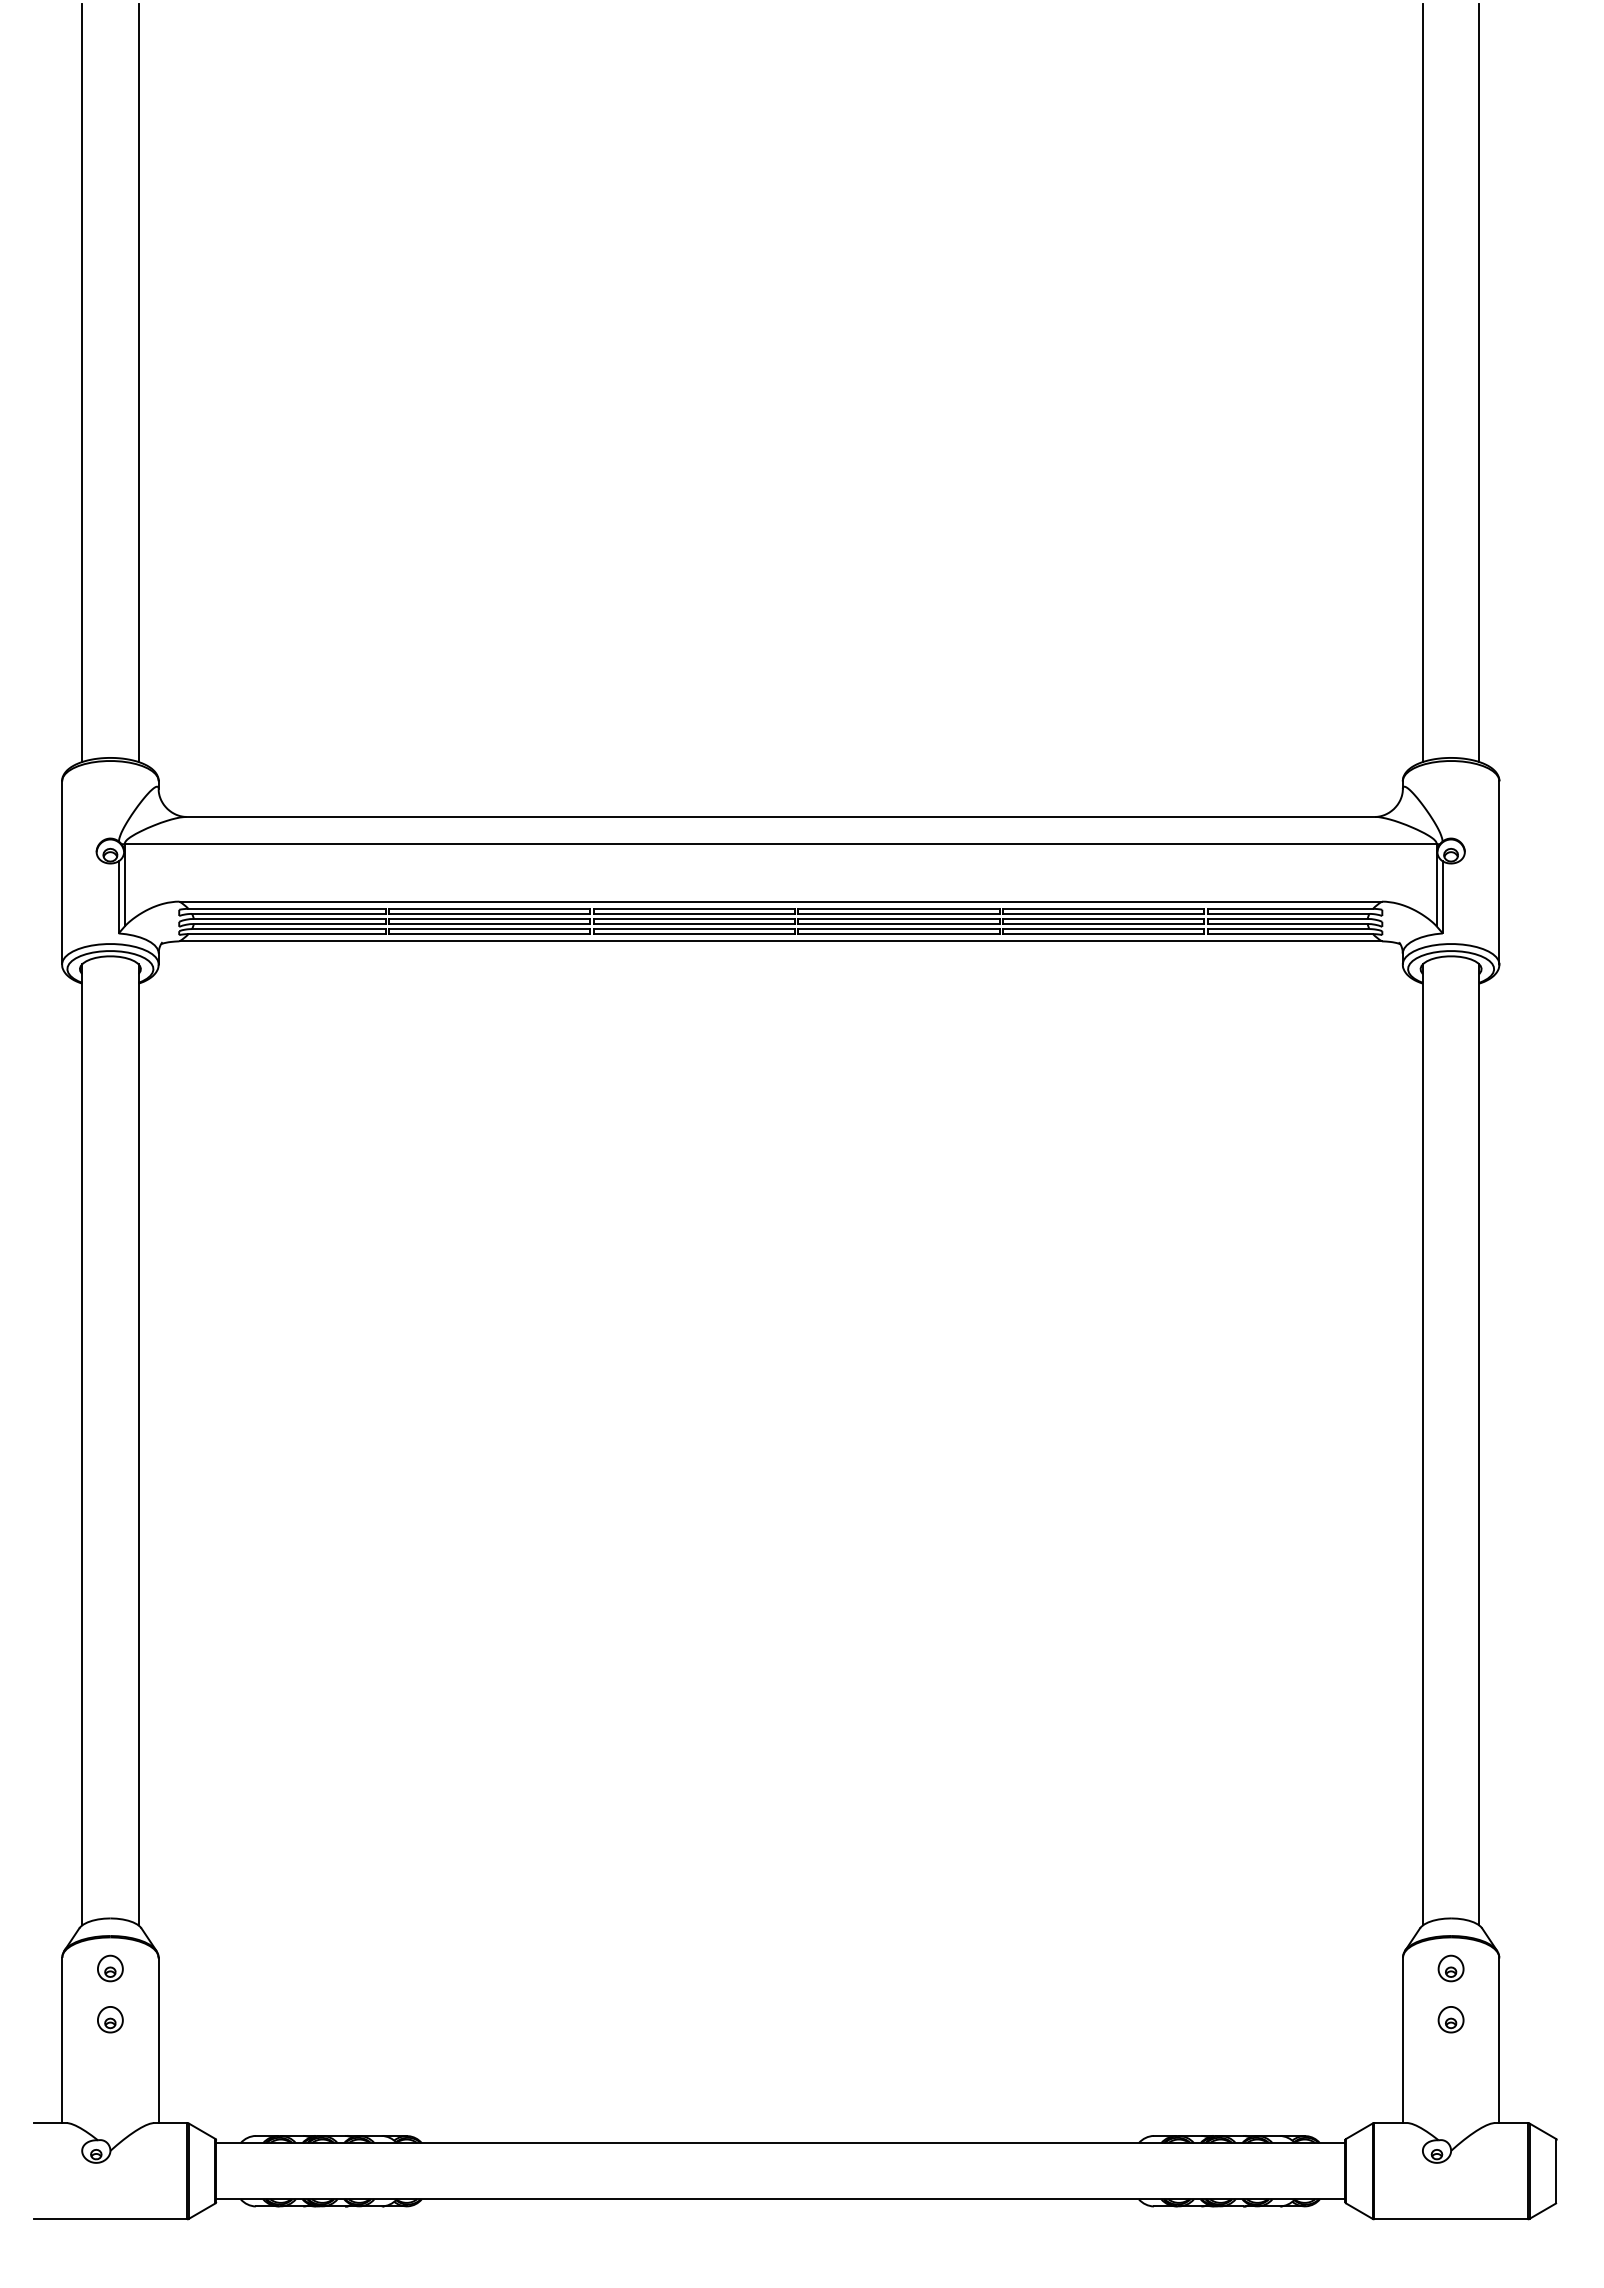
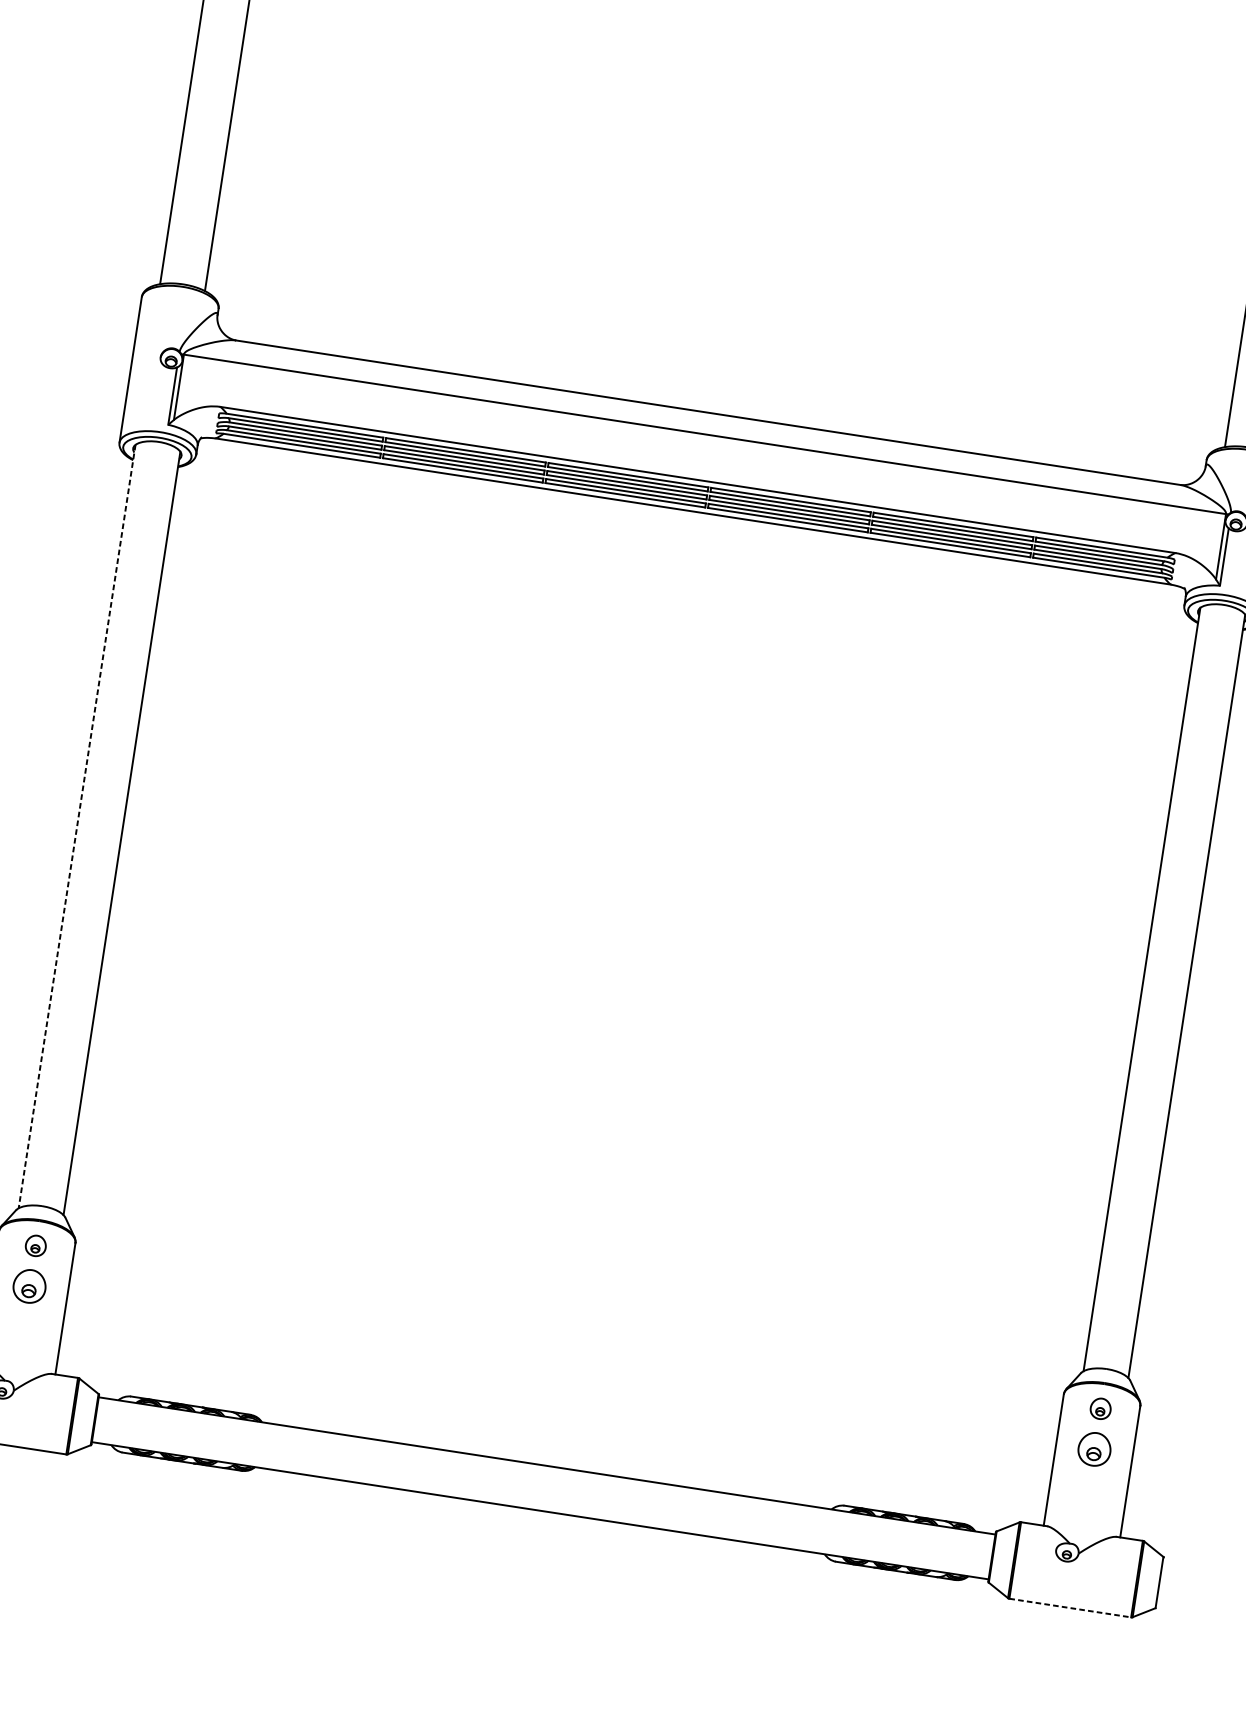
line: (82, 1444) -> (77, 826), solid -> dashed
part: (110, 2019) -> (29, 1286), size x1.6
part: (1450, 2019) -> (1094, 1449), size x1.6
line: (1451, 2219) -> (1070, 1608), solid -> dashed

